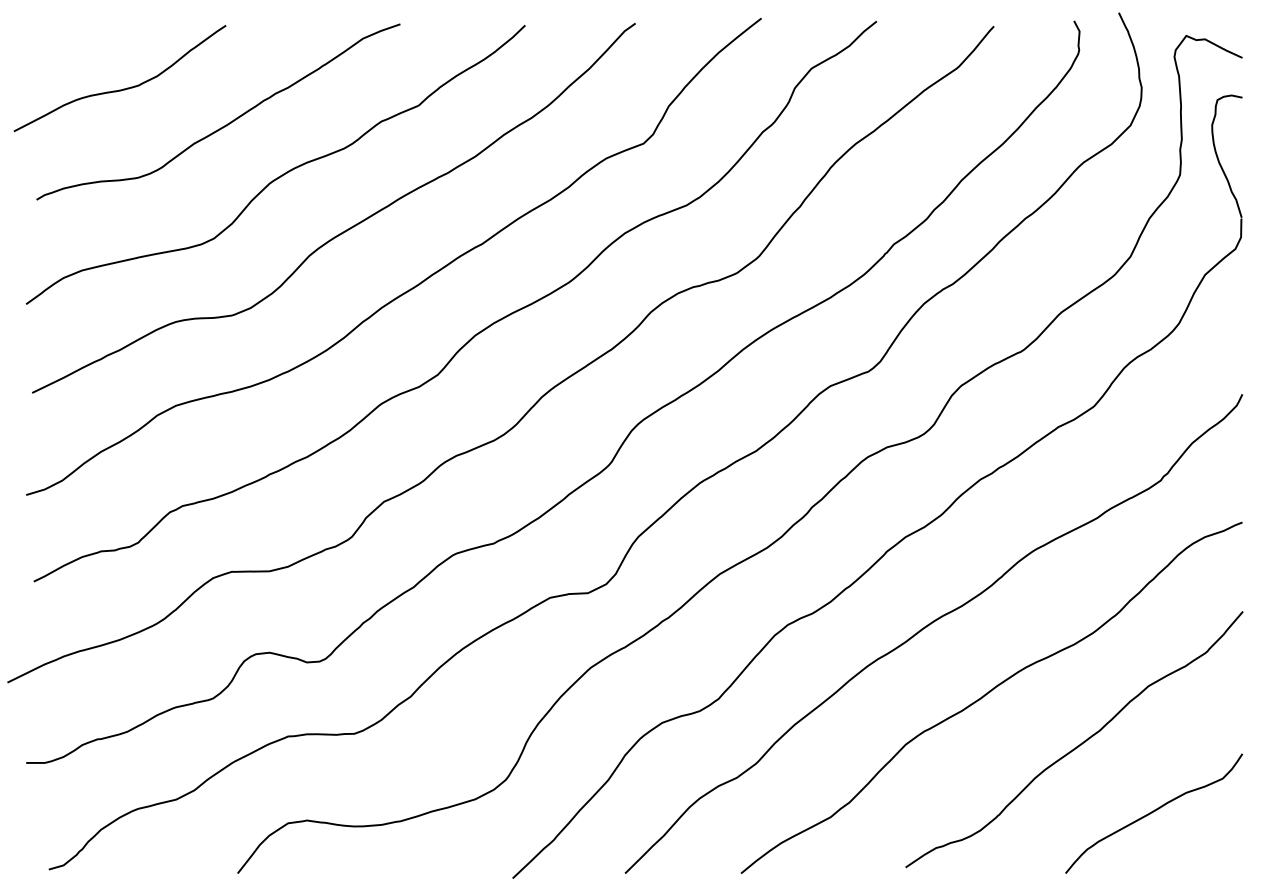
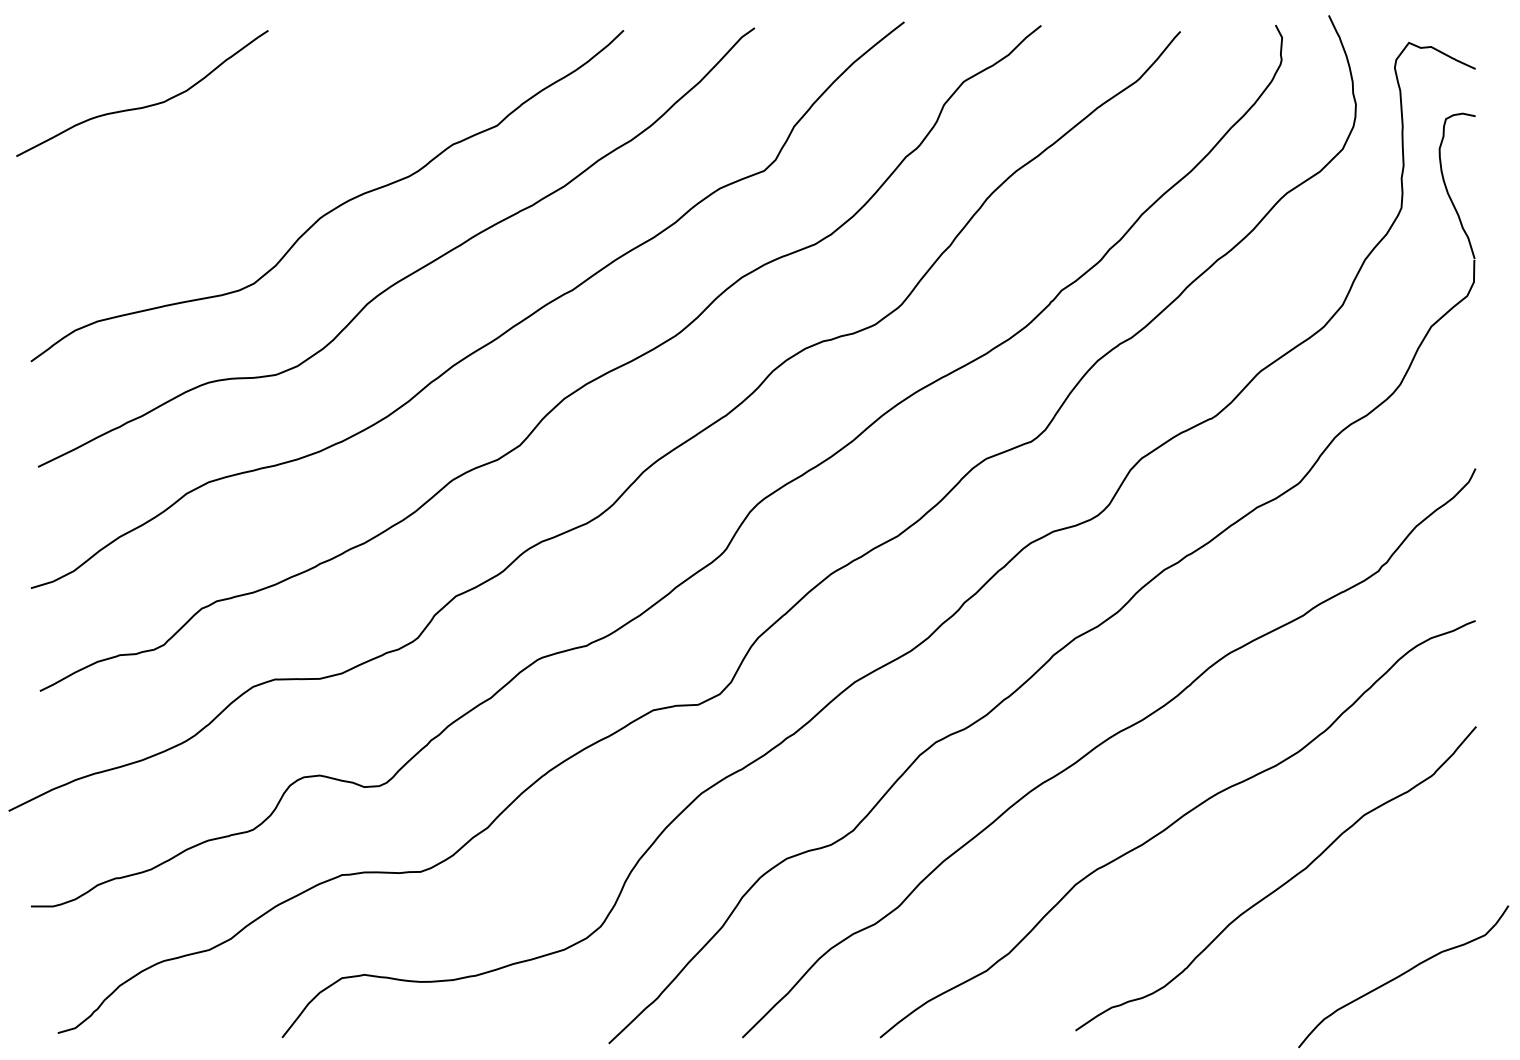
curve: (227, 123) -> (269, 147), removed
curve: (1153, 812) -> (1402, 975), moved

